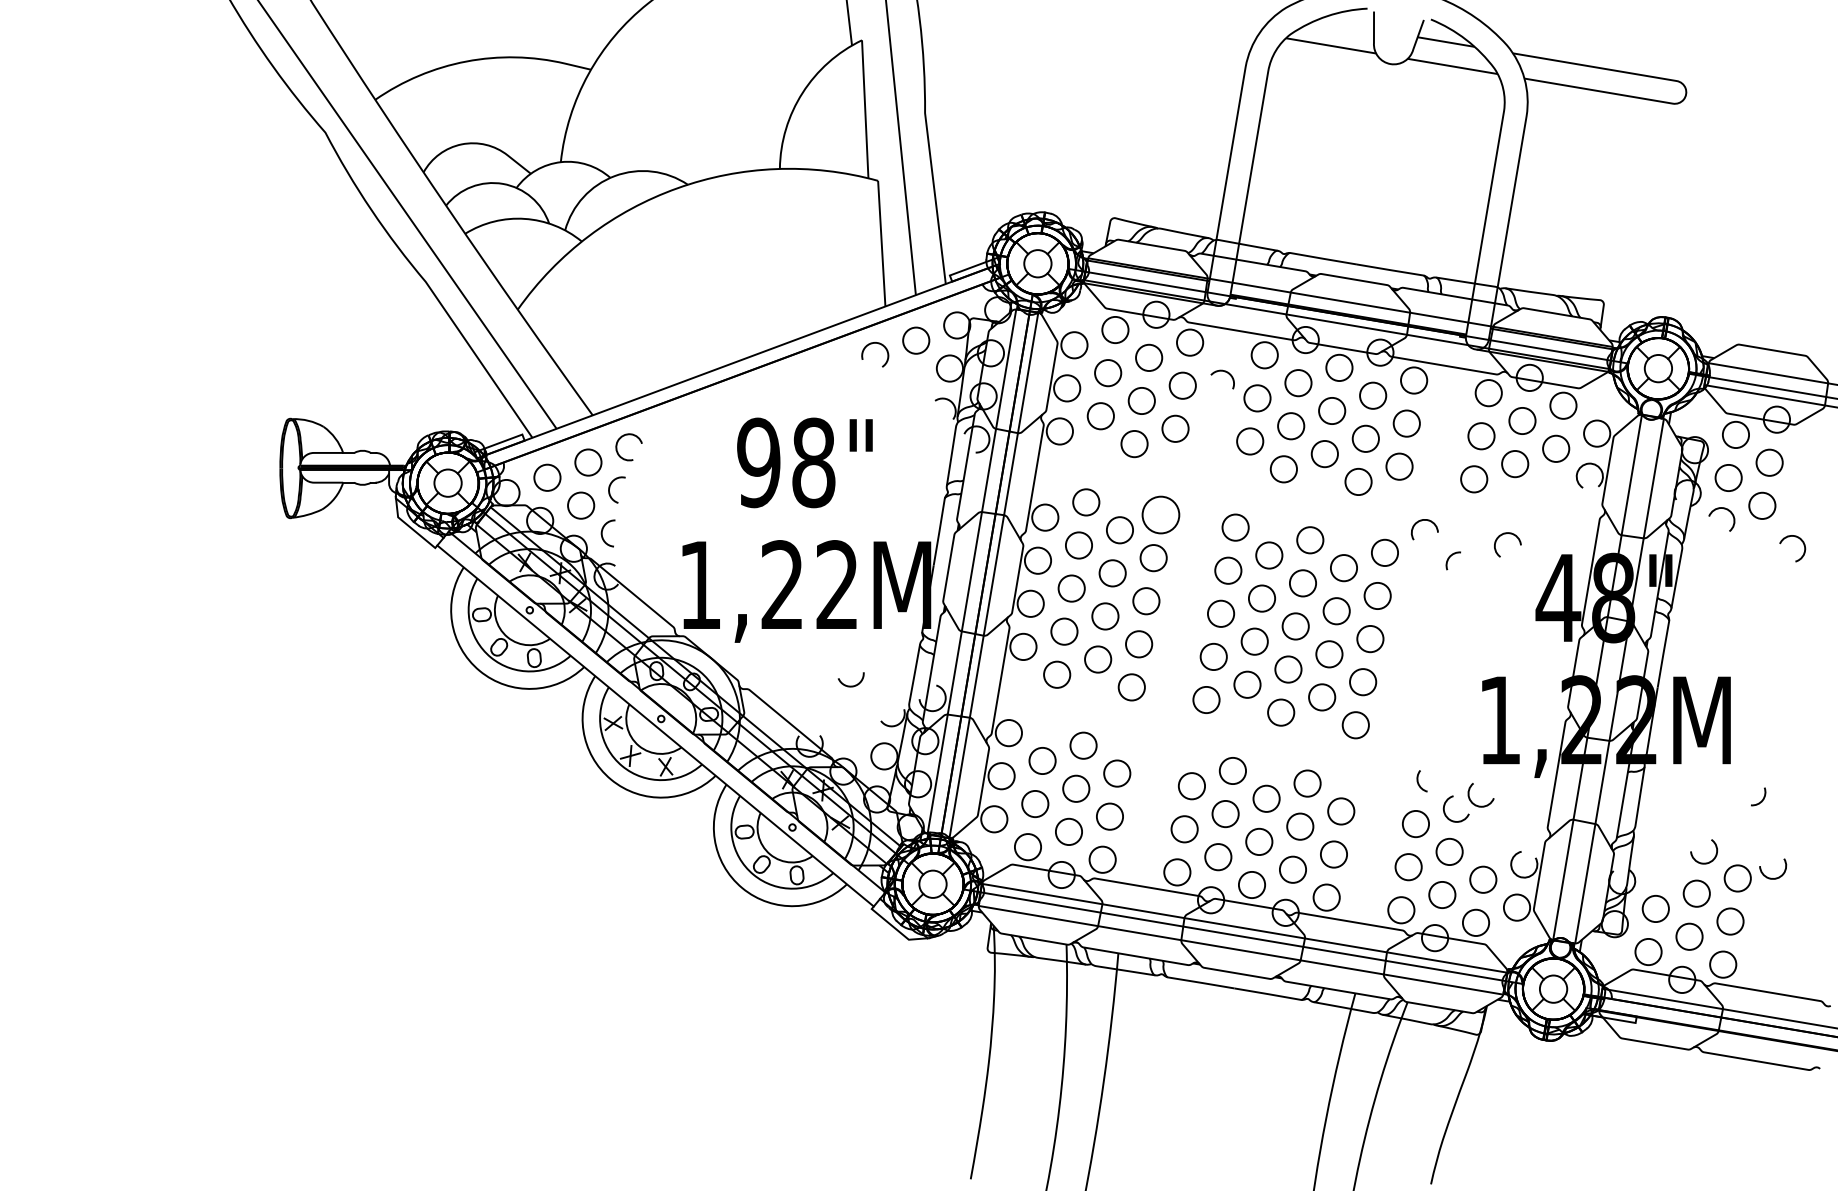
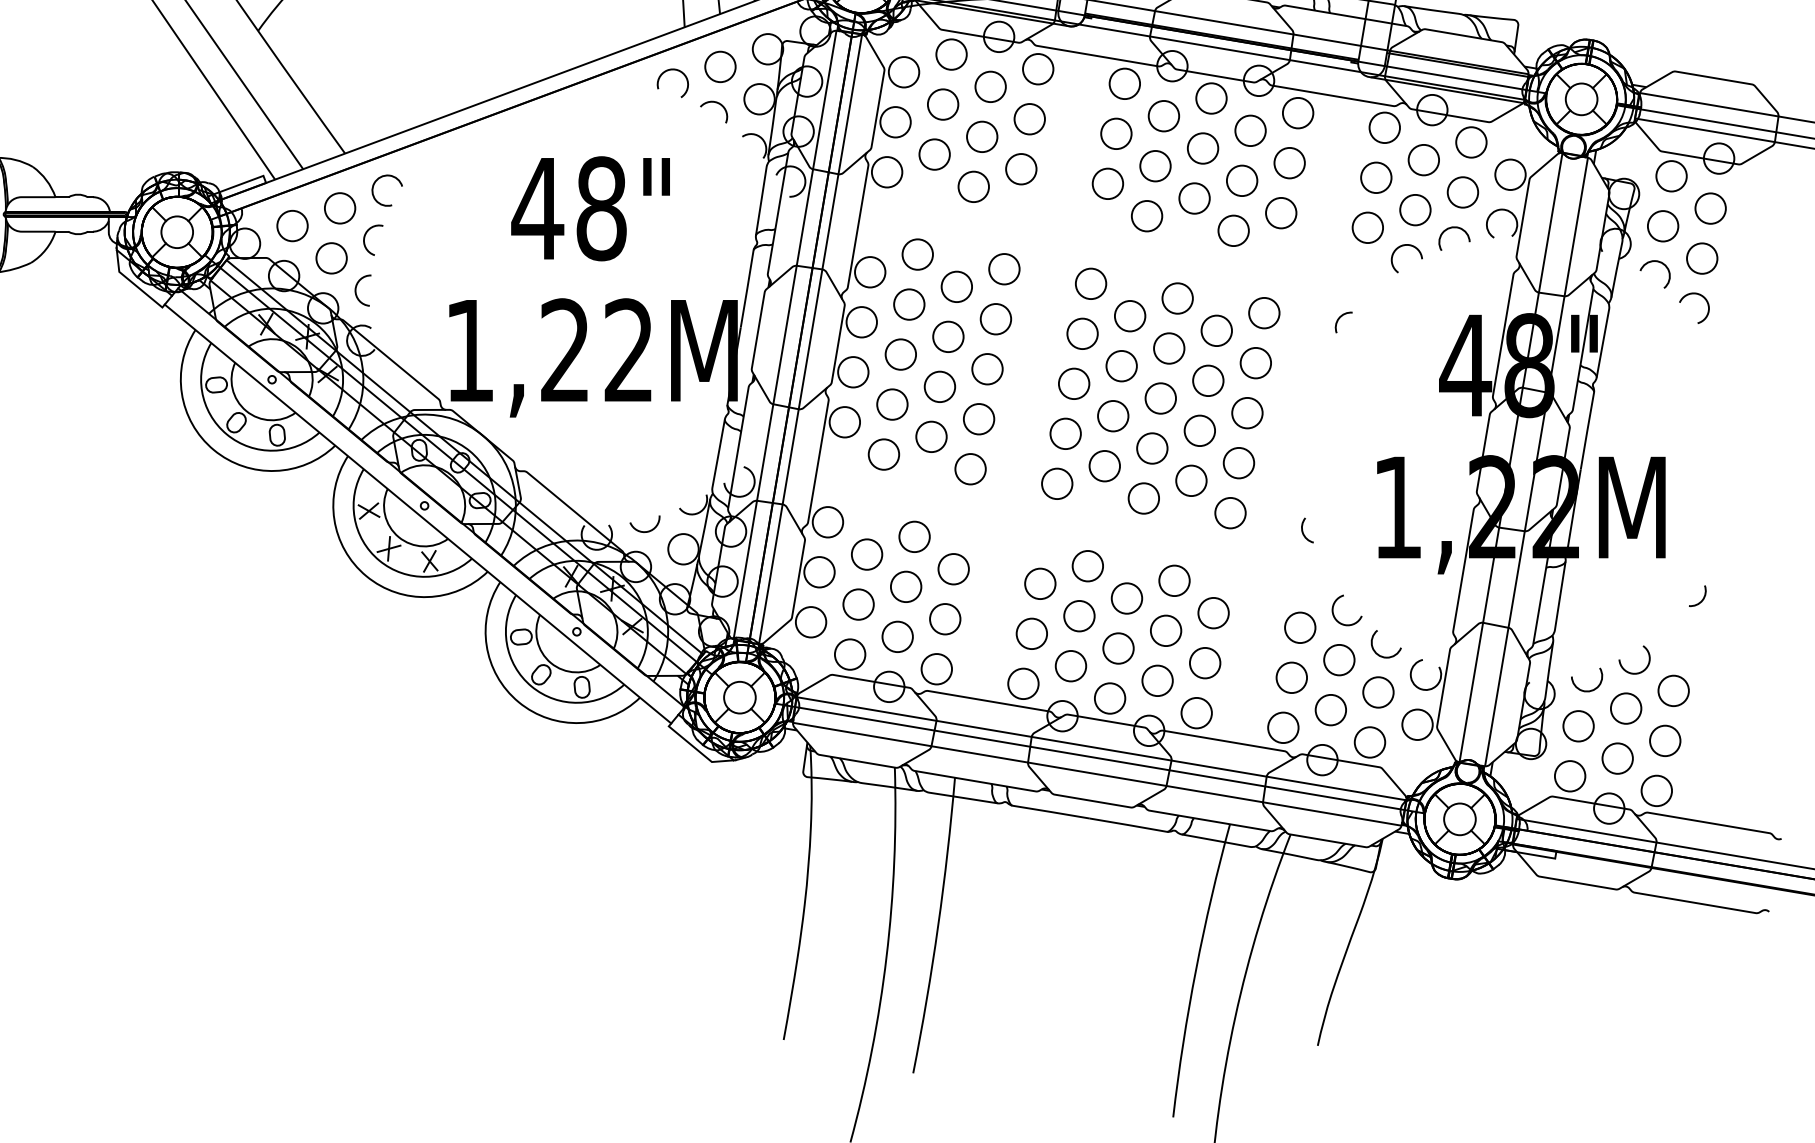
arc: (1224, 372) -> (716, 103), moved
text: (758, 462) -> (537, 208), 98" -> 48"
circle: (1160, 514) -> (1003, 268), size x0.71
arc: (1421, 521) -> (1450, 229), moved
arc: (1506, 534) -> (1405, 246), moved
arc: (1797, 538) -> (1700, 296), moved
arc: (850, 685) -> (644, 530), moved
arc: (1419, 783) -> (1304, 533), moved
arc: (1476, 804) -> (1380, 654), moved
arc: (1775, 877) -> (1589, 689), moved

